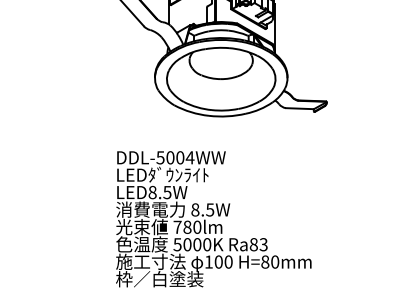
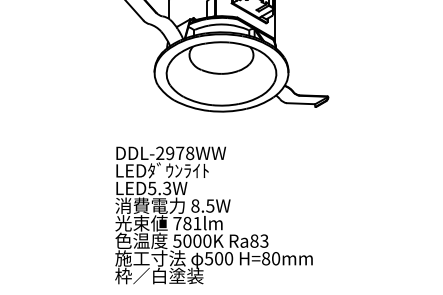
text: (175, 157) -> (175, 153), DDL-5004WW -> DDL-2978WW
text: (159, 192) -> (159, 188), LED8.5W -> LED5.3W
text: (197, 227) -> (197, 223), 780lm -> 781lm
text: (208, 261) -> (208, 258), 100 -> 500

